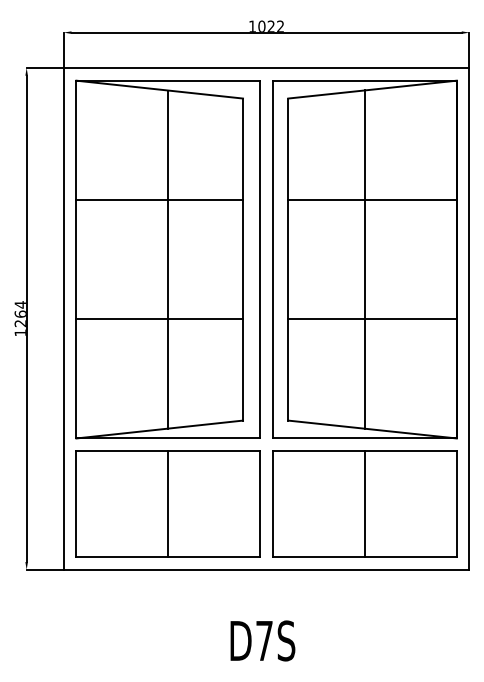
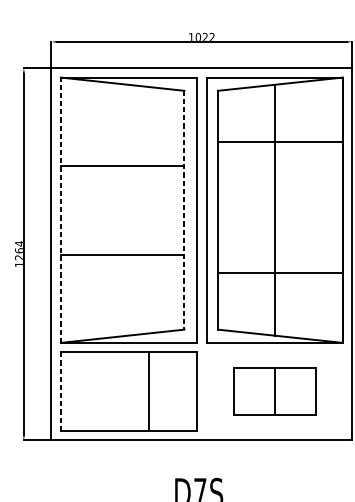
line: (372, 200) -> (280, 141), moved
line: (76, 259) -> (60, 210), solid -> dashed
line: (168, 259) -> (129, 210), removed
line: (243, 260) -> (184, 210), solid -> dashed
line: (372, 319) -> (280, 273), moved
part: (364, 503) -> (274, 391), size x0.6
line: (76, 504) -> (60, 391), solid -> dashed
line: (168, 504) -> (149, 391), moved

